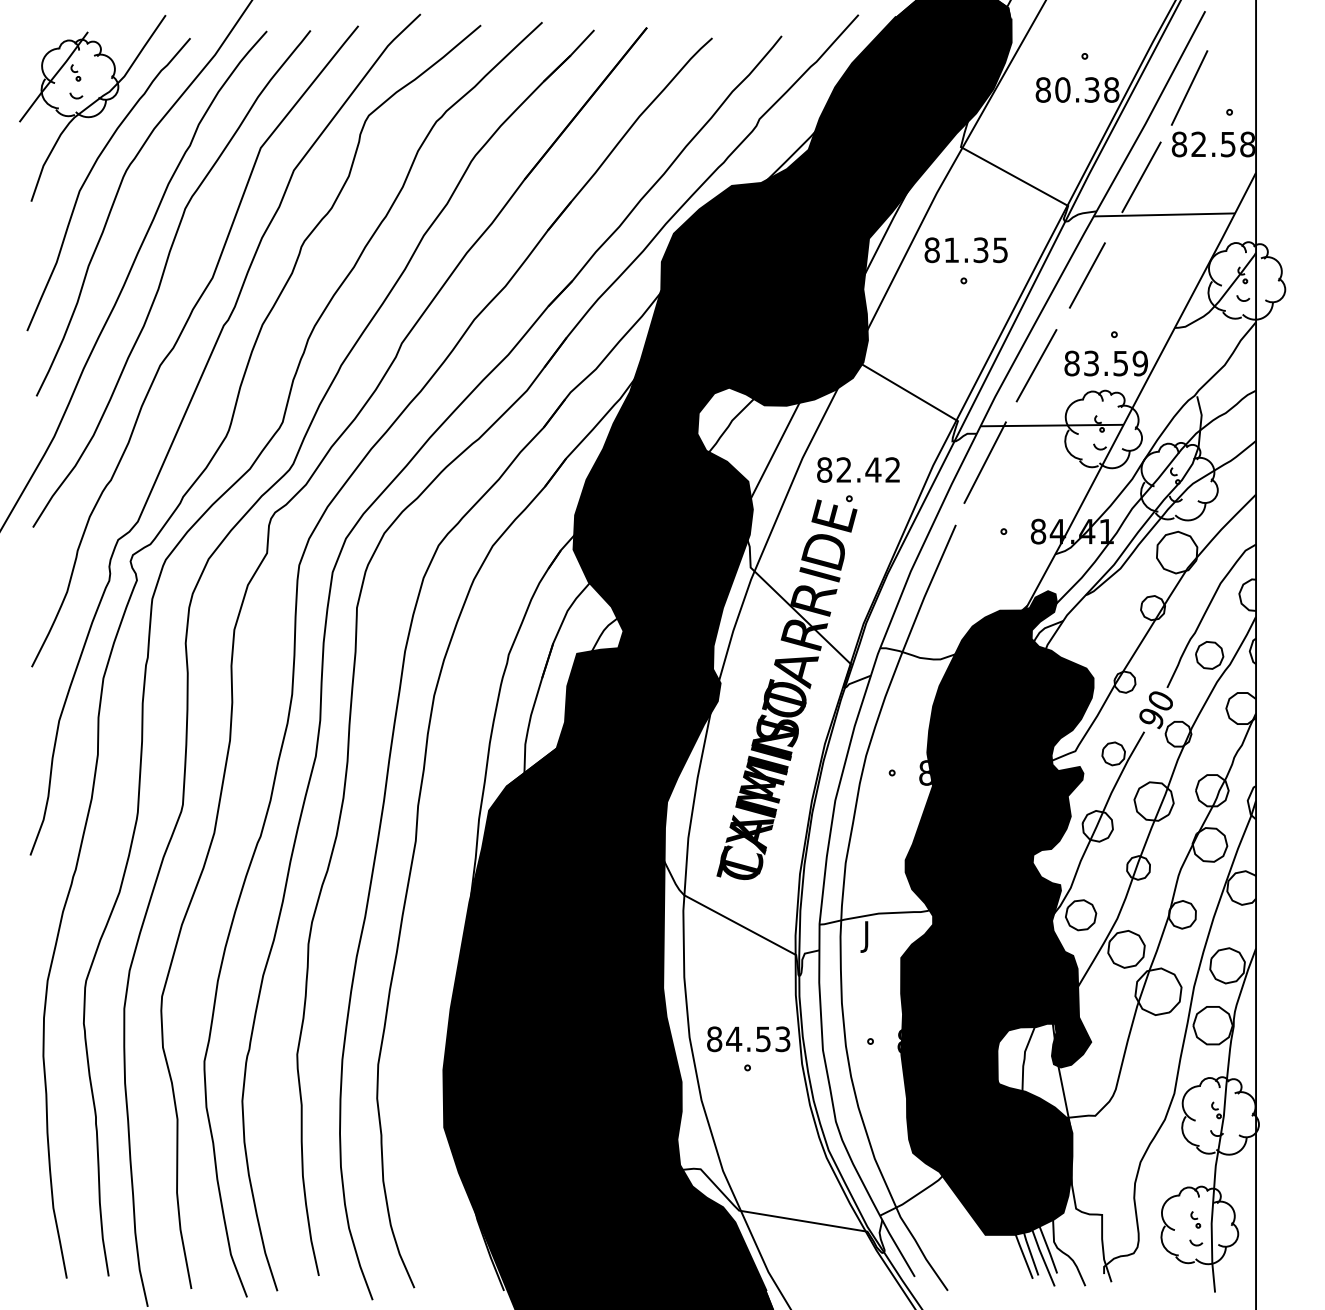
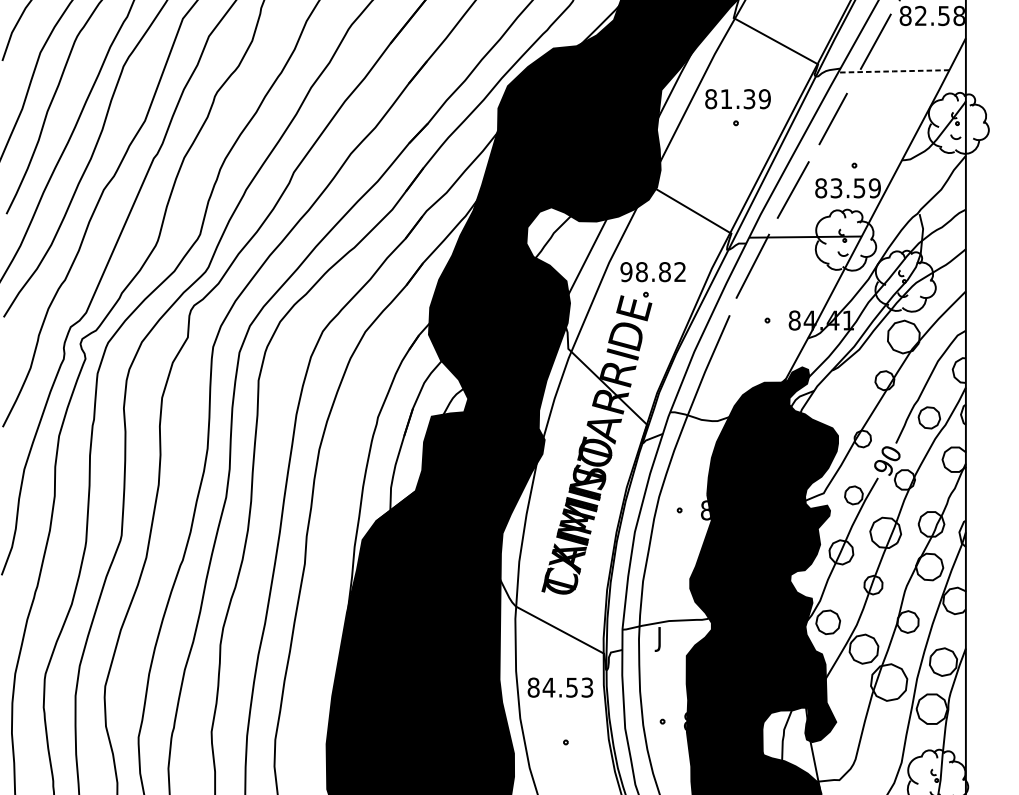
line: (1164, 214) -> (893, 71), solid -> dashed
text: (1000, 249) -> (764, 98), 81.35 -> 81.39
text: (848, 469) -> (645, 271), 82.42 -> 98.82
text: (748, 1039) -> (560, 687), moved

